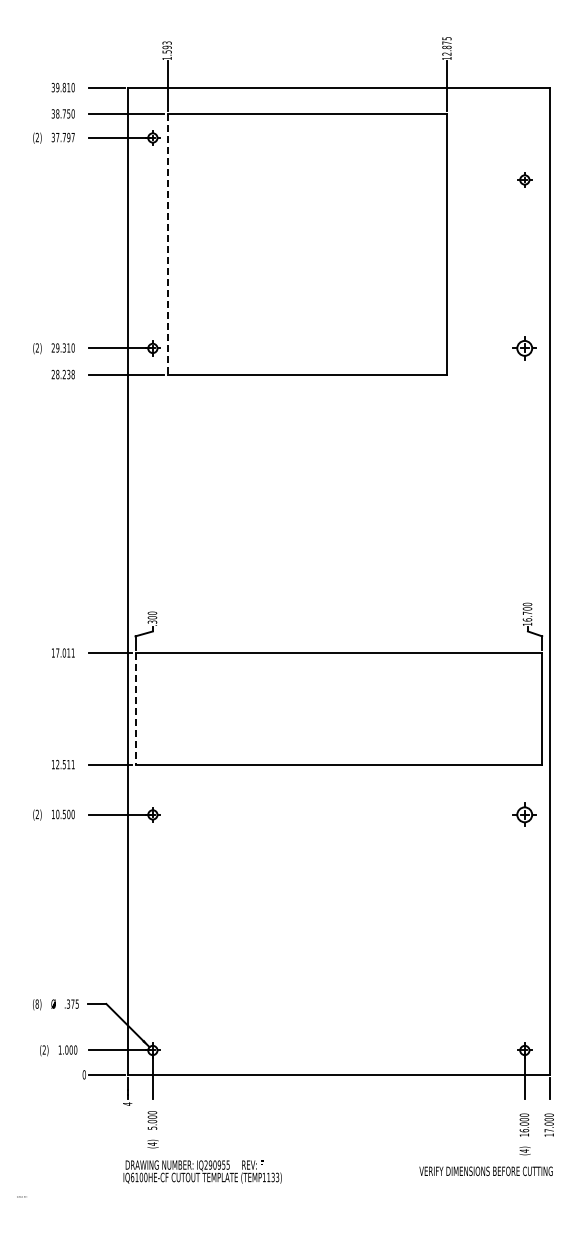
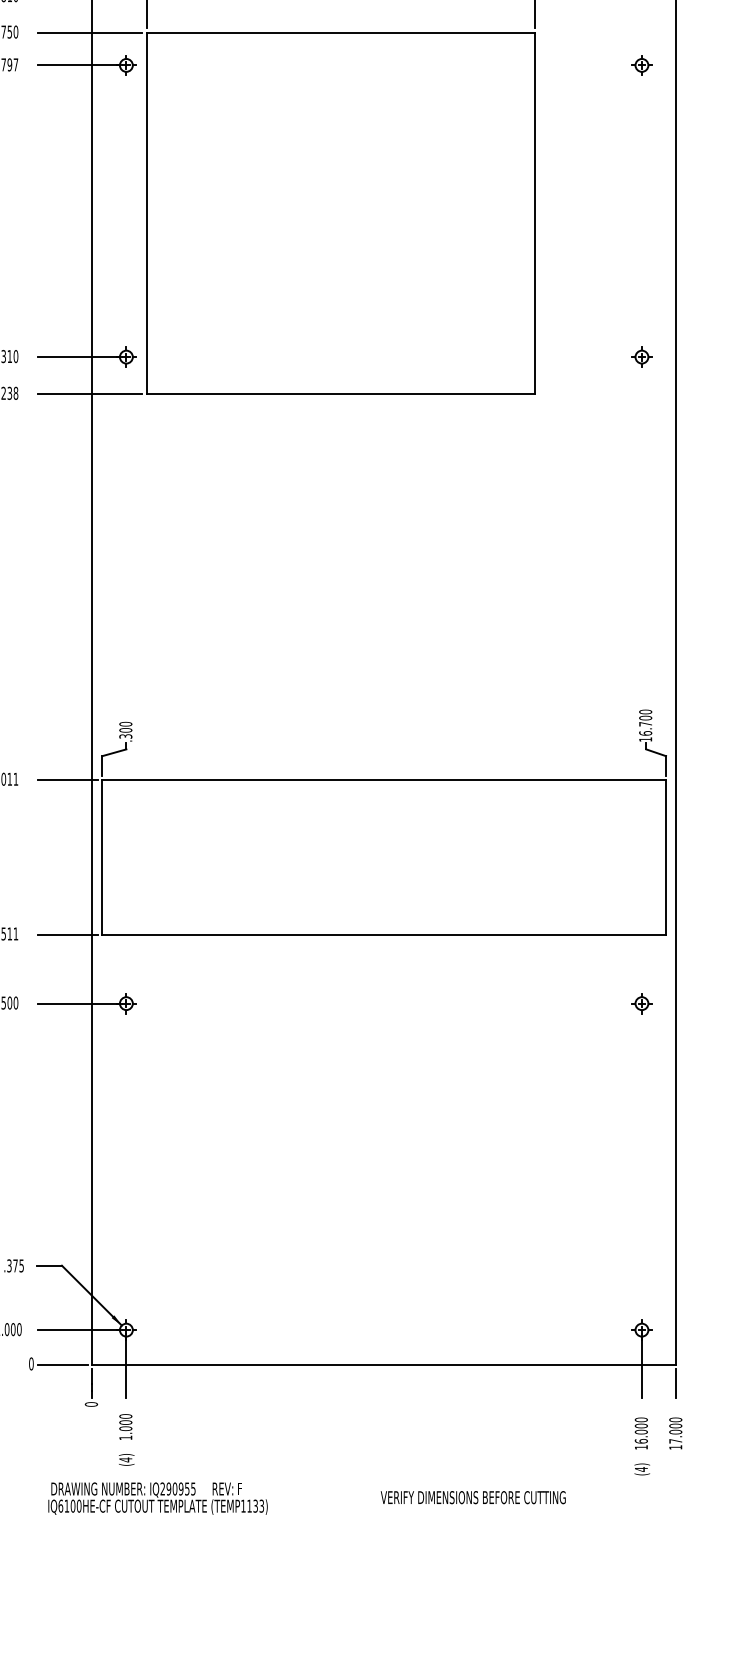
part: (524, 179) -> (641, 64), moved
line: (167, 245) -> (146, 214), dashed -> solid
part: (524, 348) -> (641, 357), size x0.62
line: (135, 709) -> (102, 857), dashed -> solid
part: (524, 814) -> (641, 1003), size x0.62
text: (127, 1103) -> (91, 1403), 4 -> 0
text: (152, 1127) -> (125, 1436), 5.000 -> 1.000
text: (485, 1170) -> (472, 1496), moved
text: (202, 1171) -> (157, 1497), moved

